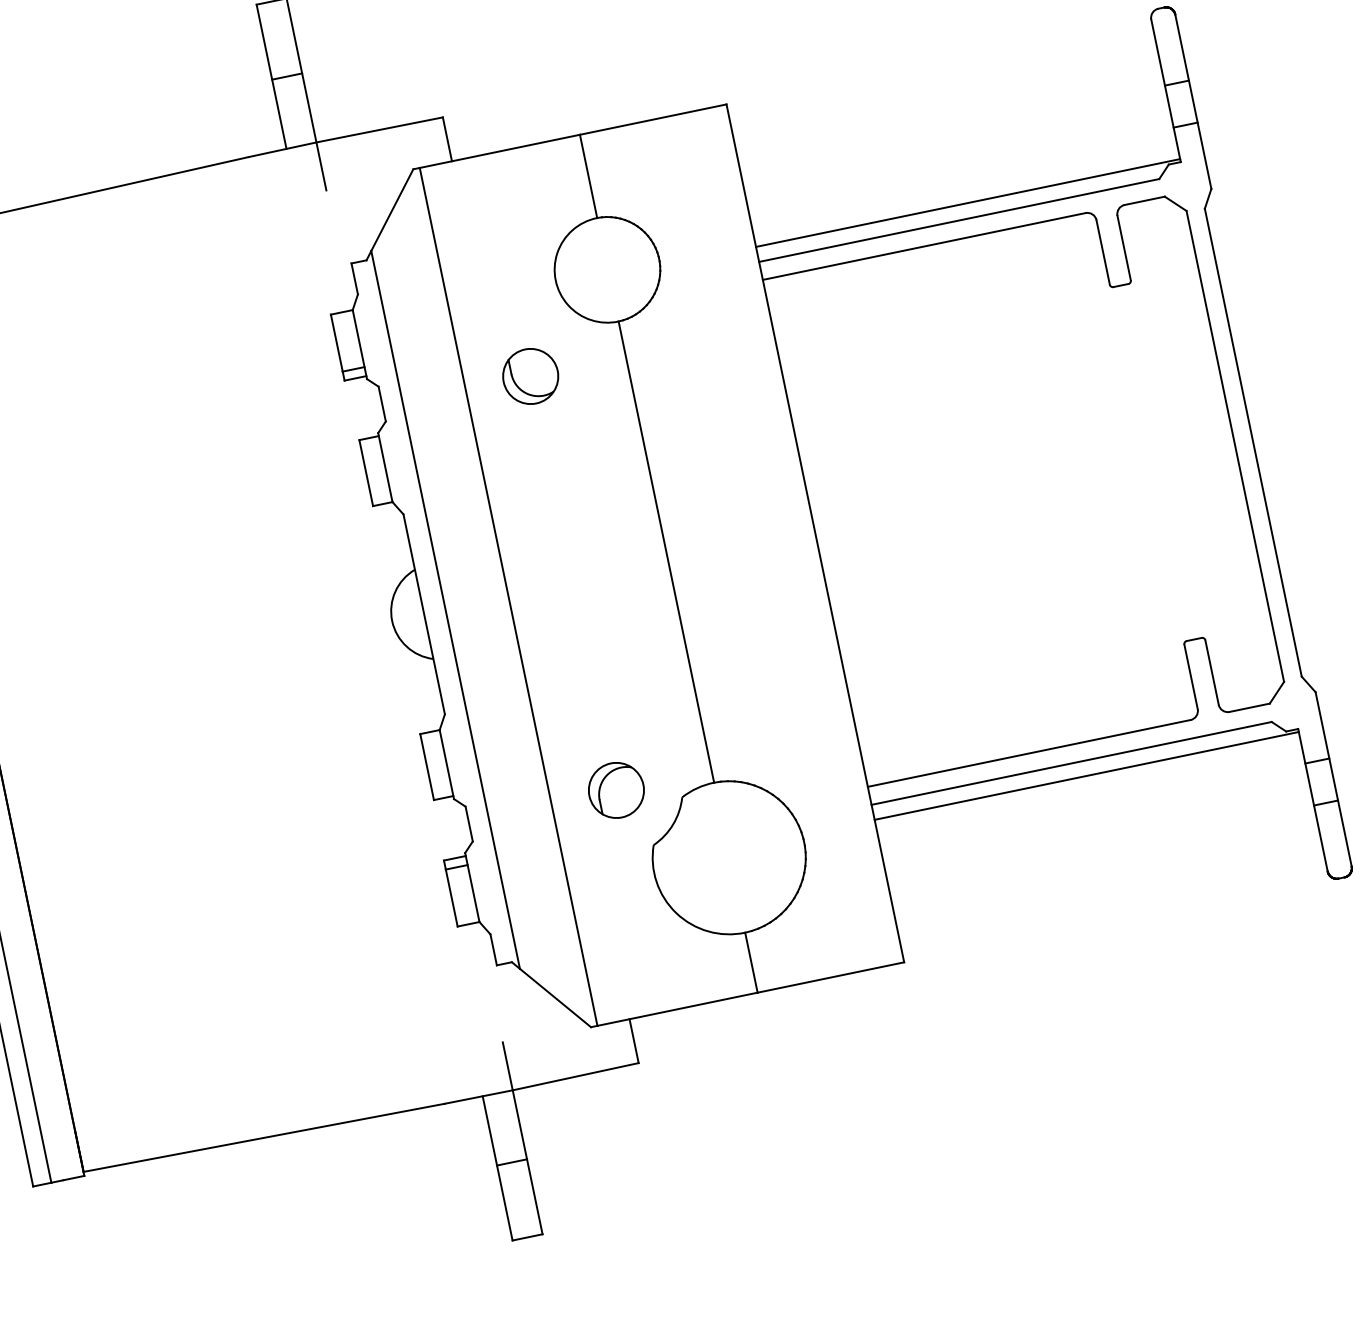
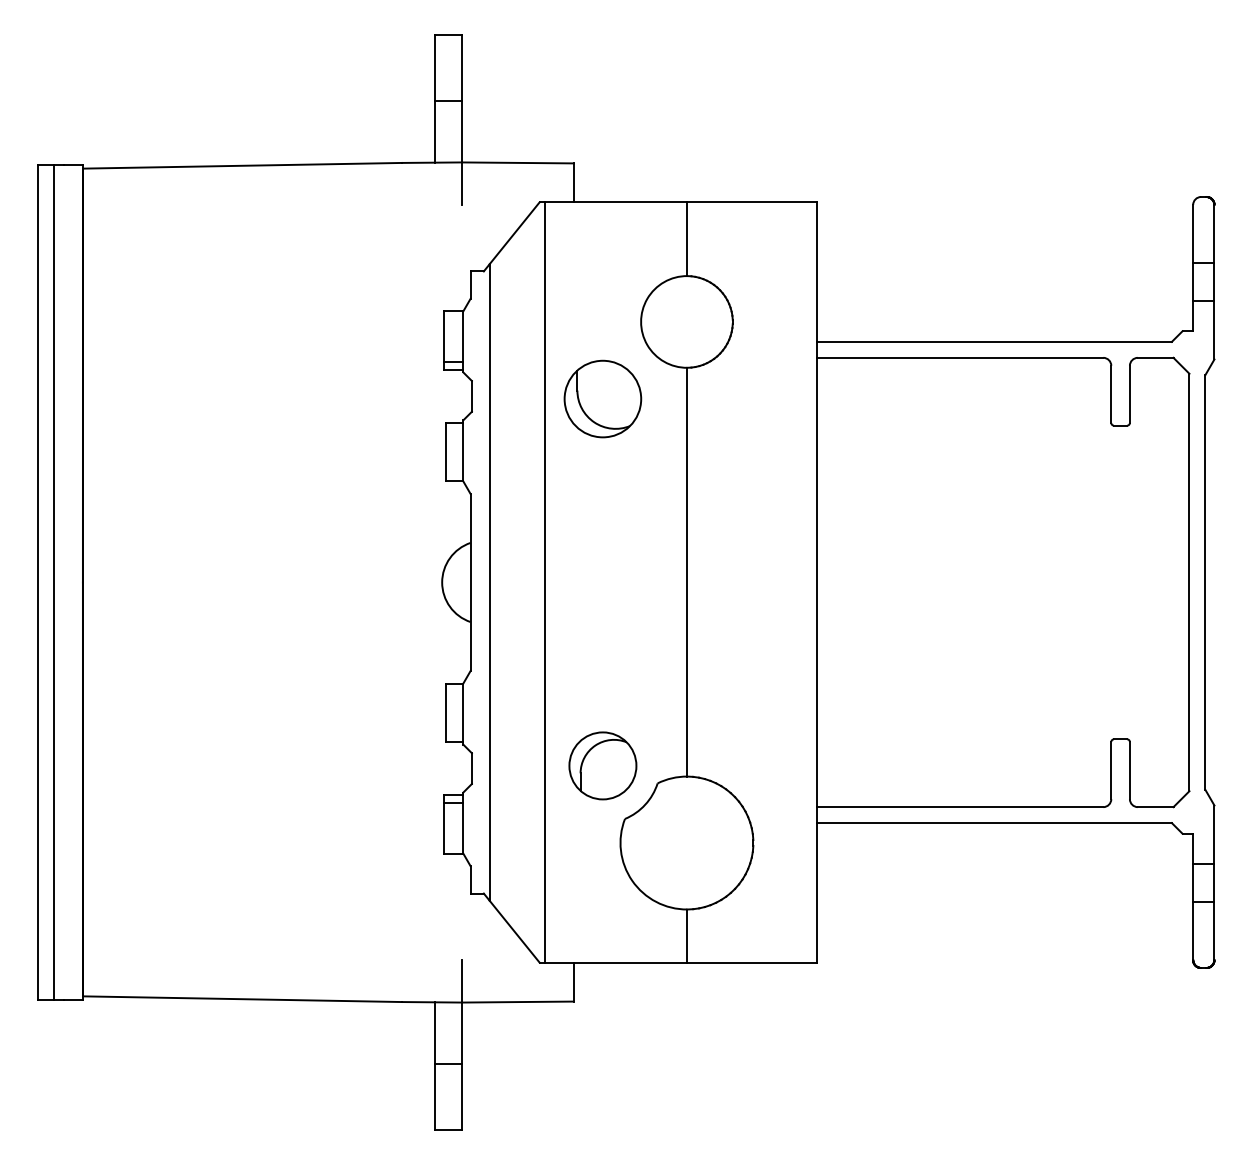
line: (968, 202) -> (1005, 328), removed
part: (530, 375) -> (602, 398), size x1.6
line: (1087, 775) -> (1005, 836), removed
part: (615, 790) -> (602, 765), size x1.4

